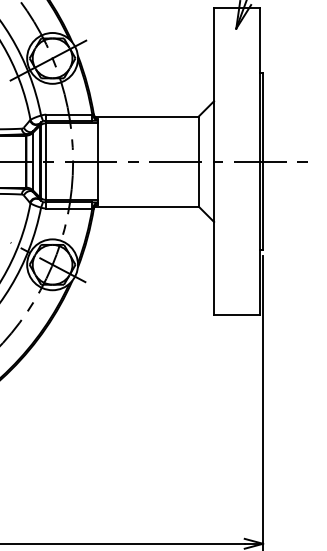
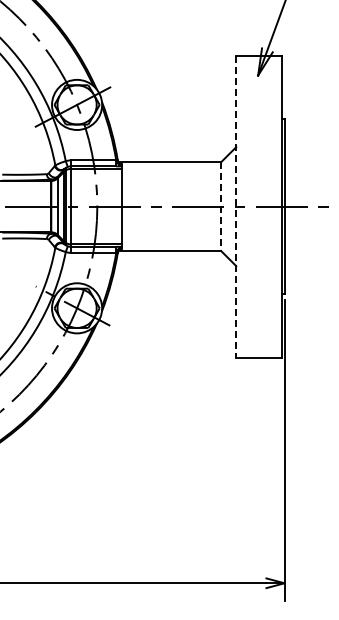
line: (199, 162) -> (221, 207), solid -> dashed
line: (214, 162) -> (236, 207), solid -> dashed

